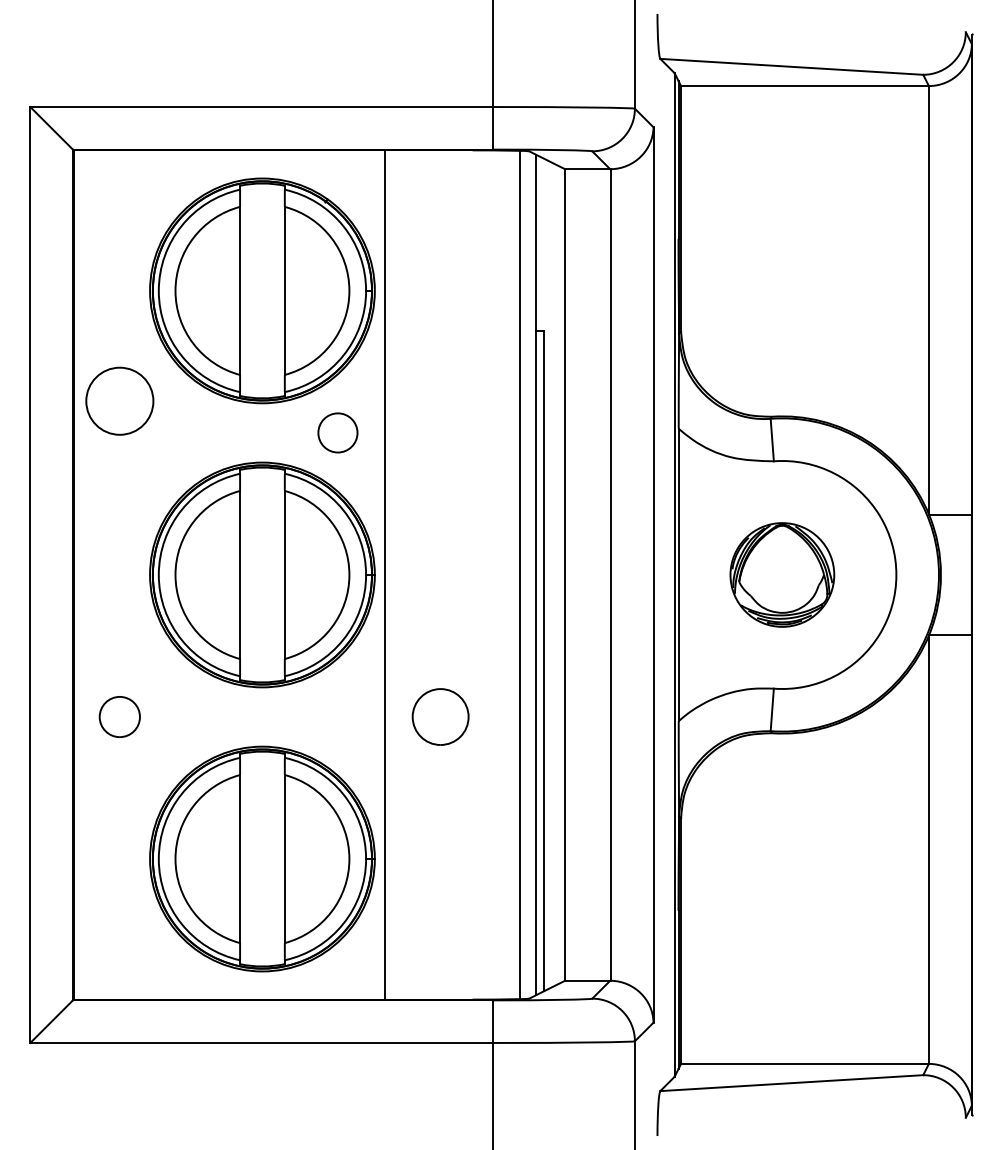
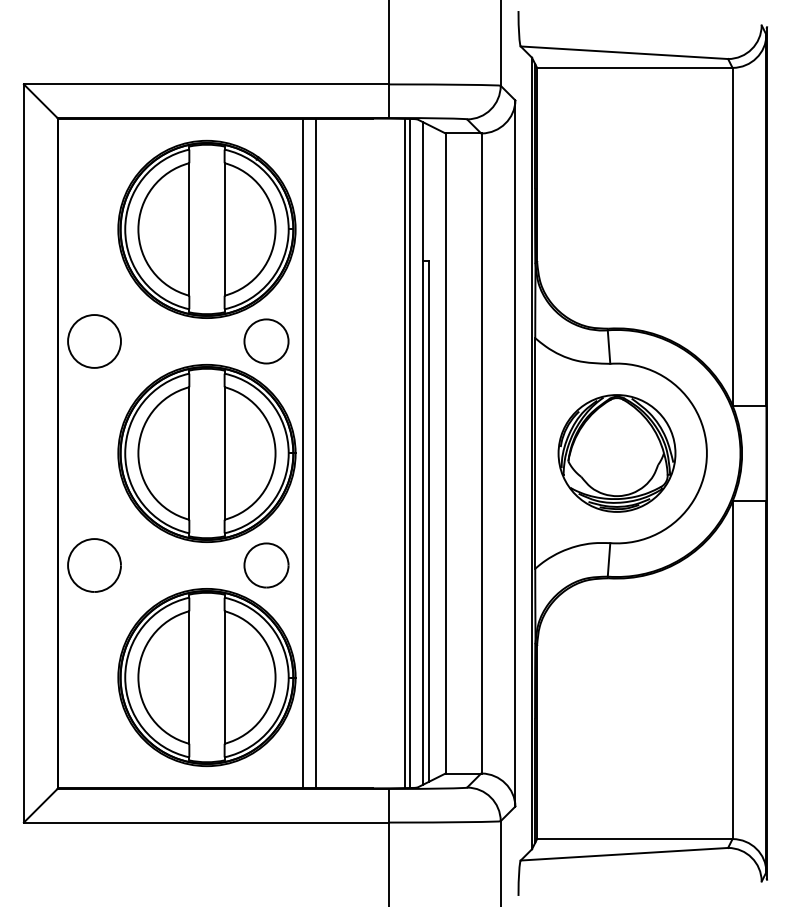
circle: (119, 401) -> (94, 341), moved
circle: (337, 432) -> (266, 341), size x1.43
line: (400, 575) -> (315, 453), added
line: (514, 575) -> (405, 453), added
part: (781, 575) -> (616, 453), size x1.43
part: (119, 717) -> (94, 565), size x1.67
part: (440, 717) -> (266, 565), moved

